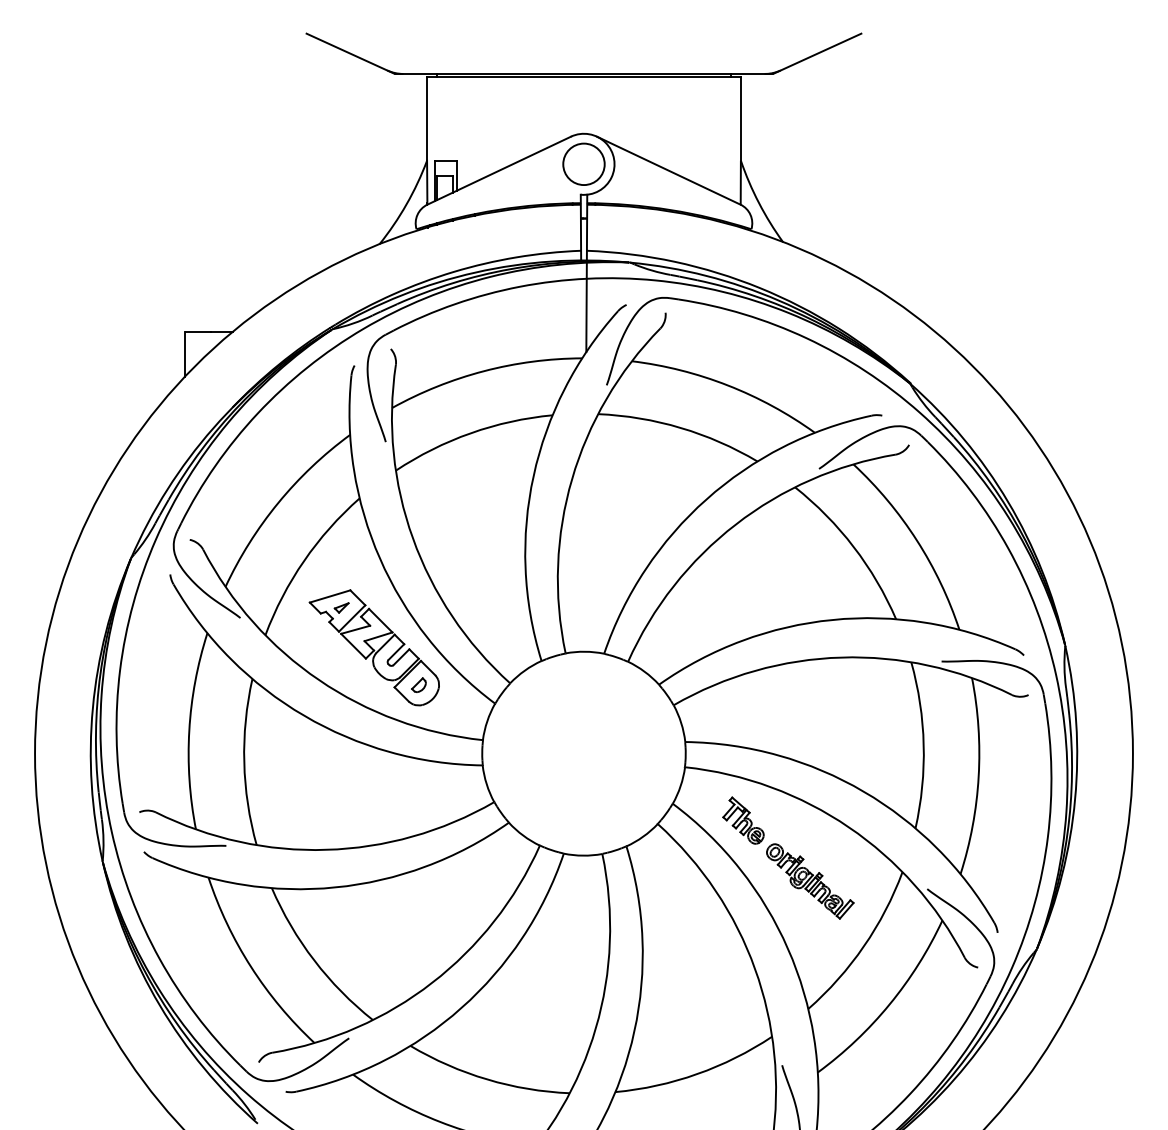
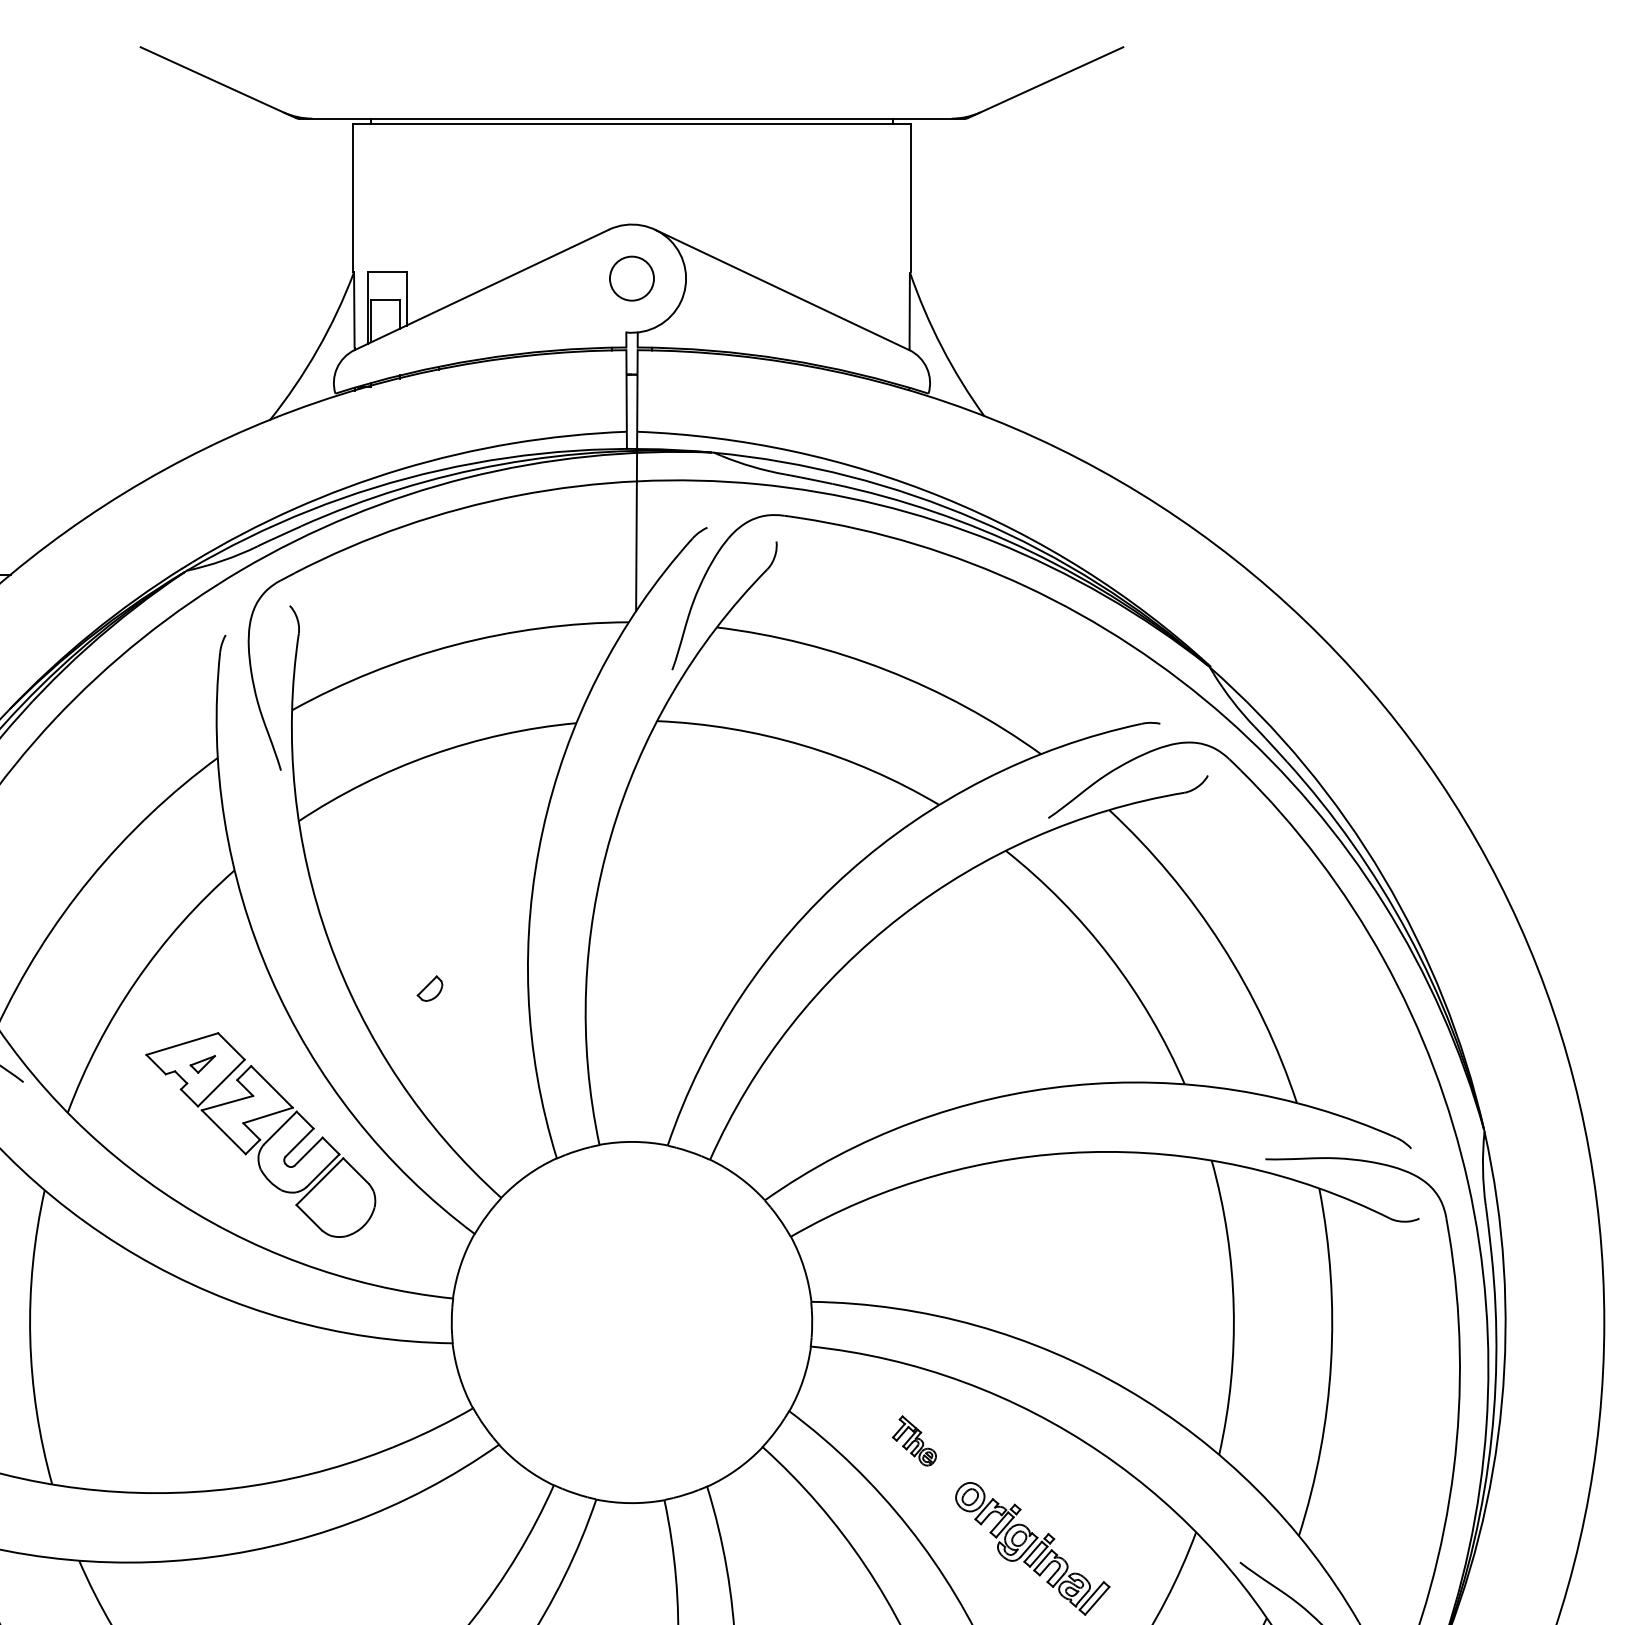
circle: (583, 164) -> (631, 278), size x0.6
part: (418, 684) -> (429, 987), moved
part: (743, 820) -> (914, 1440), size x0.6

